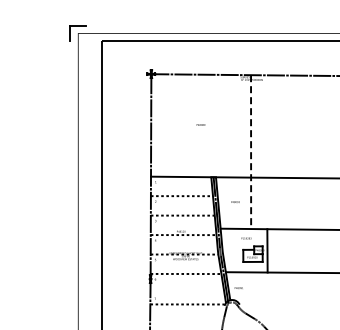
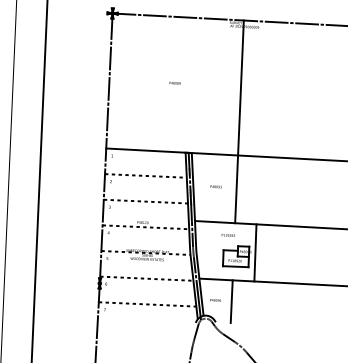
line: (251, 152) -> (240, 122), dashed -> solid
line: (251, 288) -> (232, 301), added
line: (187, 304) -> (147, 304), moved

